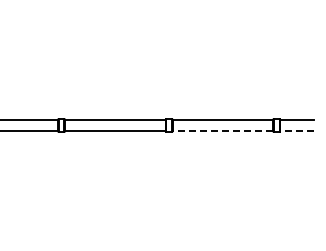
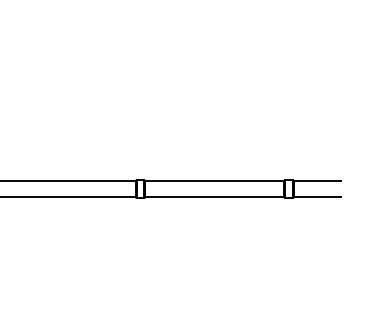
line: (222, 131) -> (214, 197), dashed -> solid
line: (296, 131) -> (316, 197), dashed -> solid

